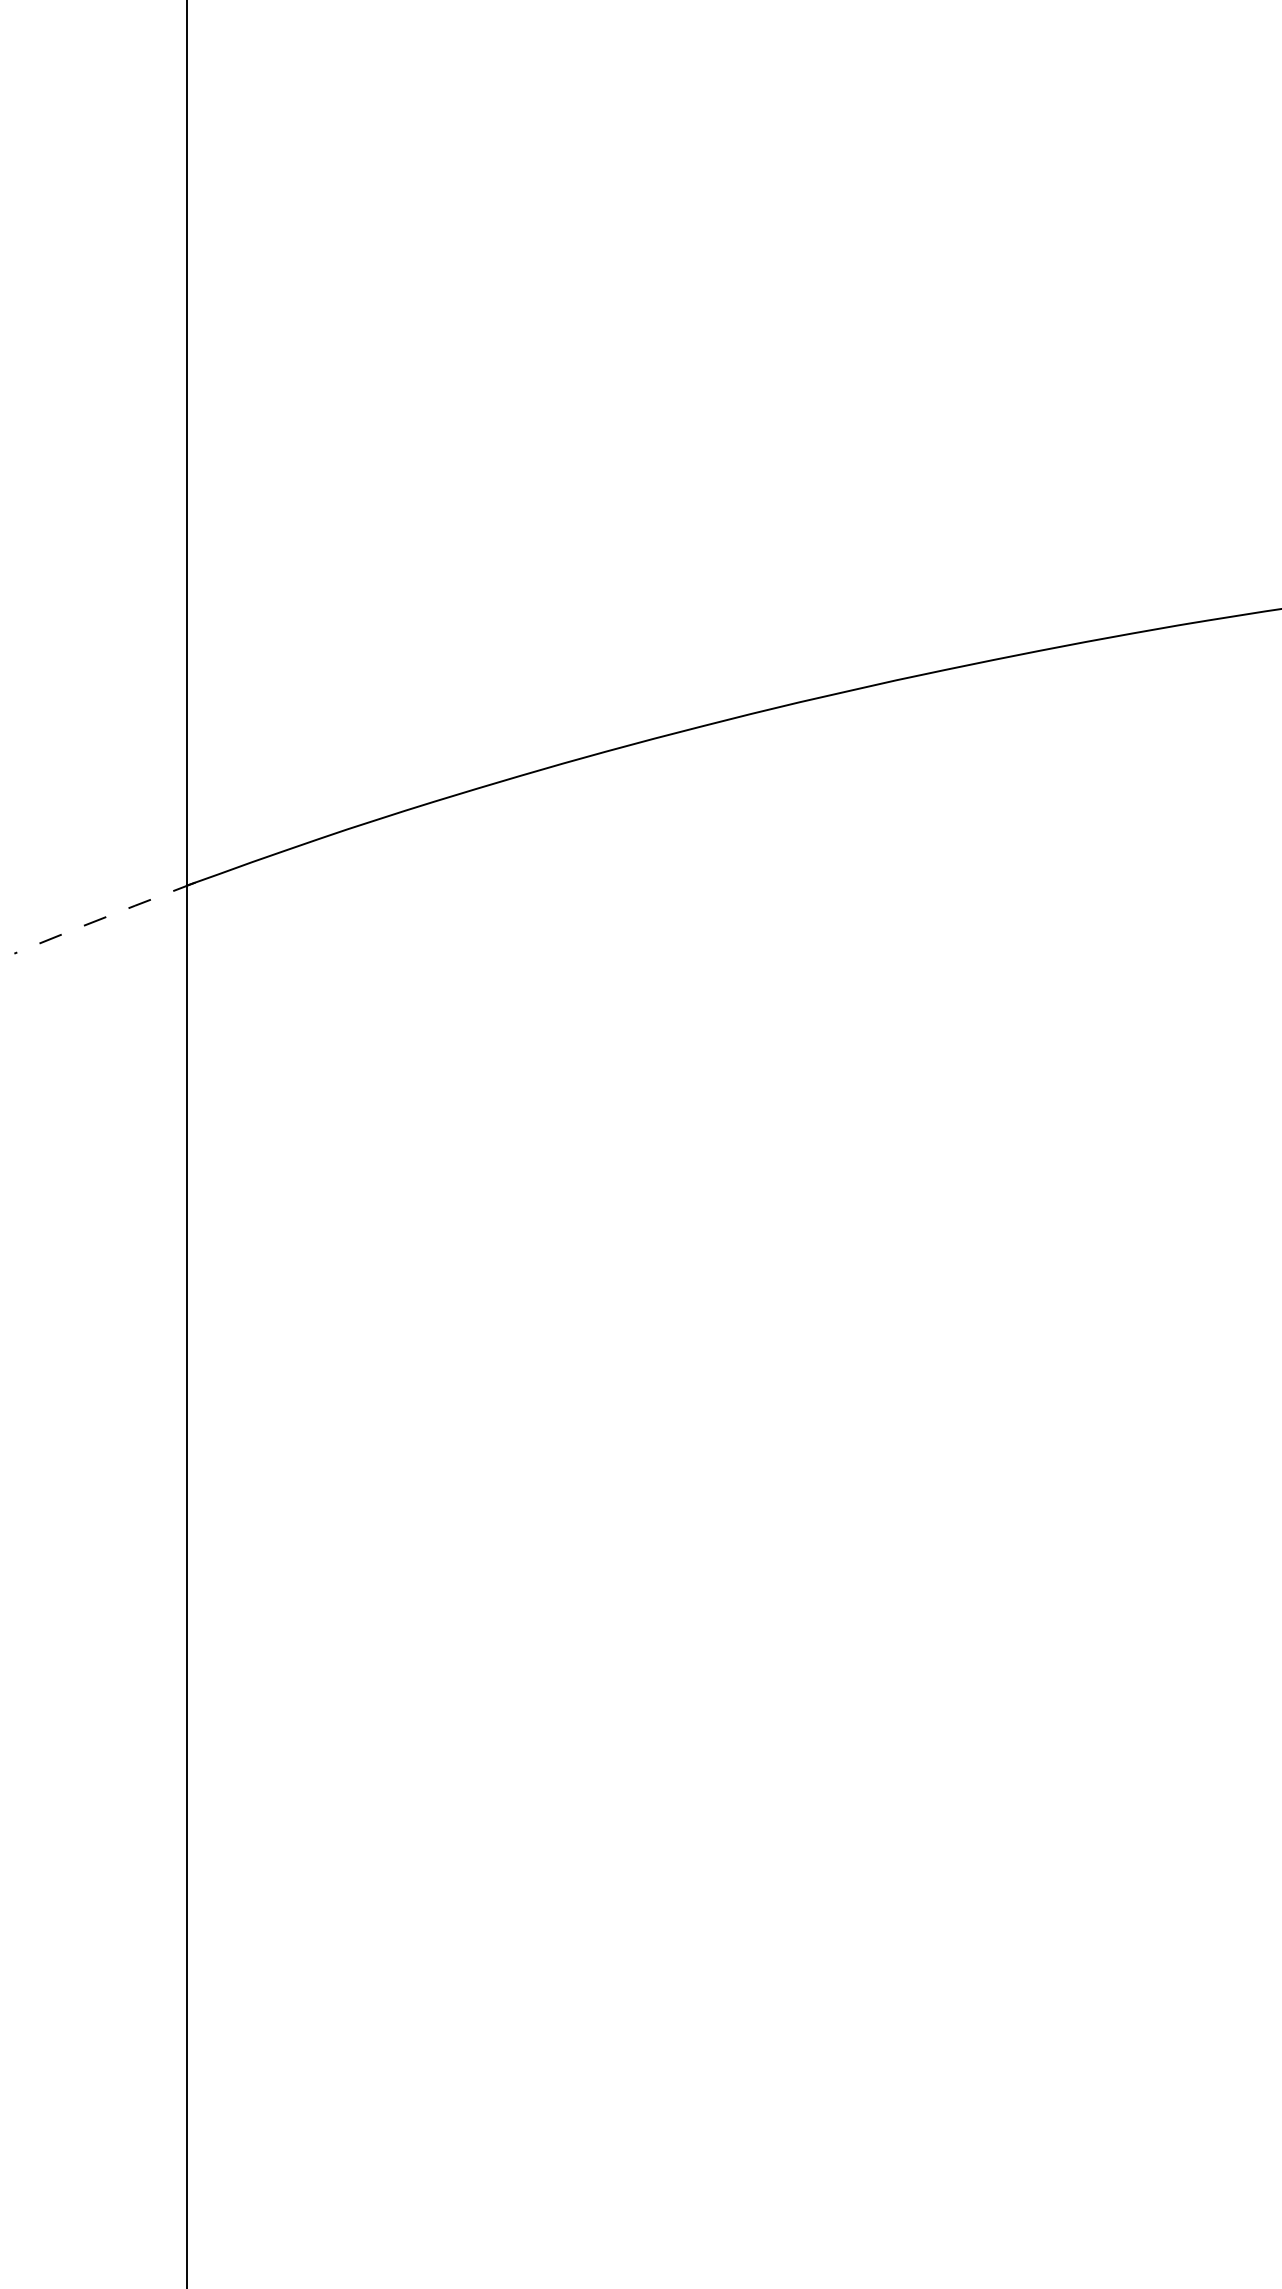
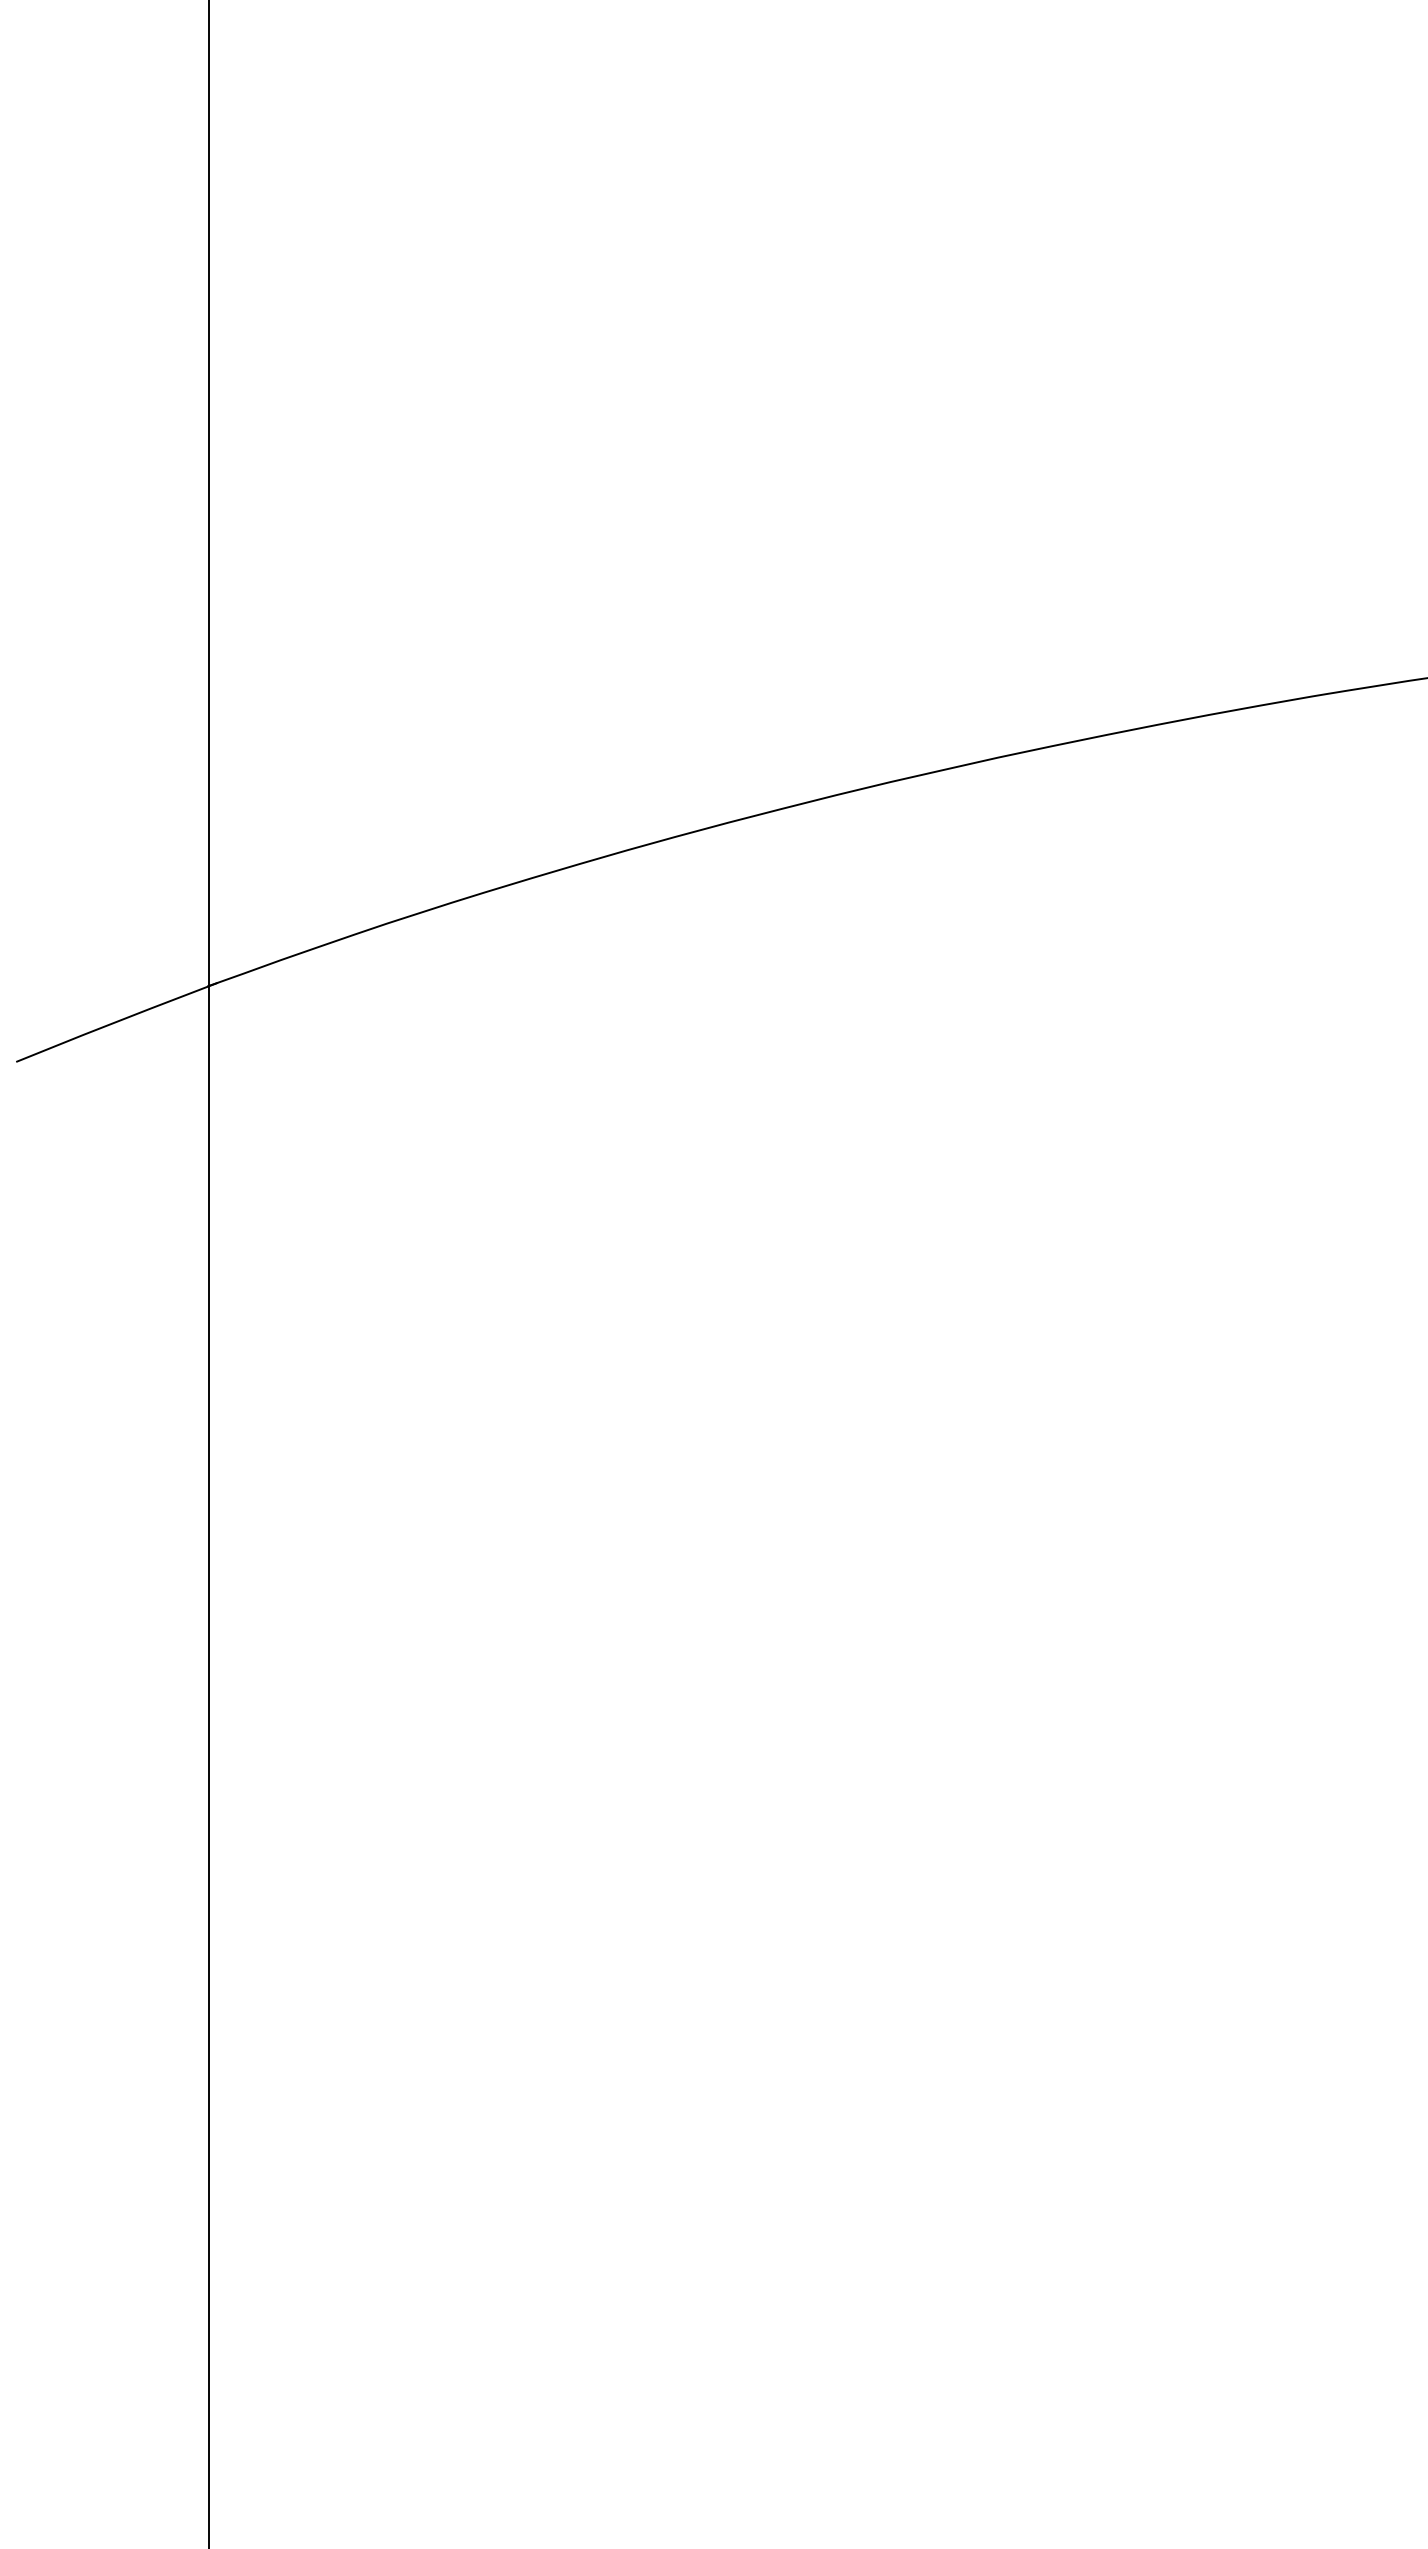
line: (104, 918) -> (116, 1022), dashed -> solid

